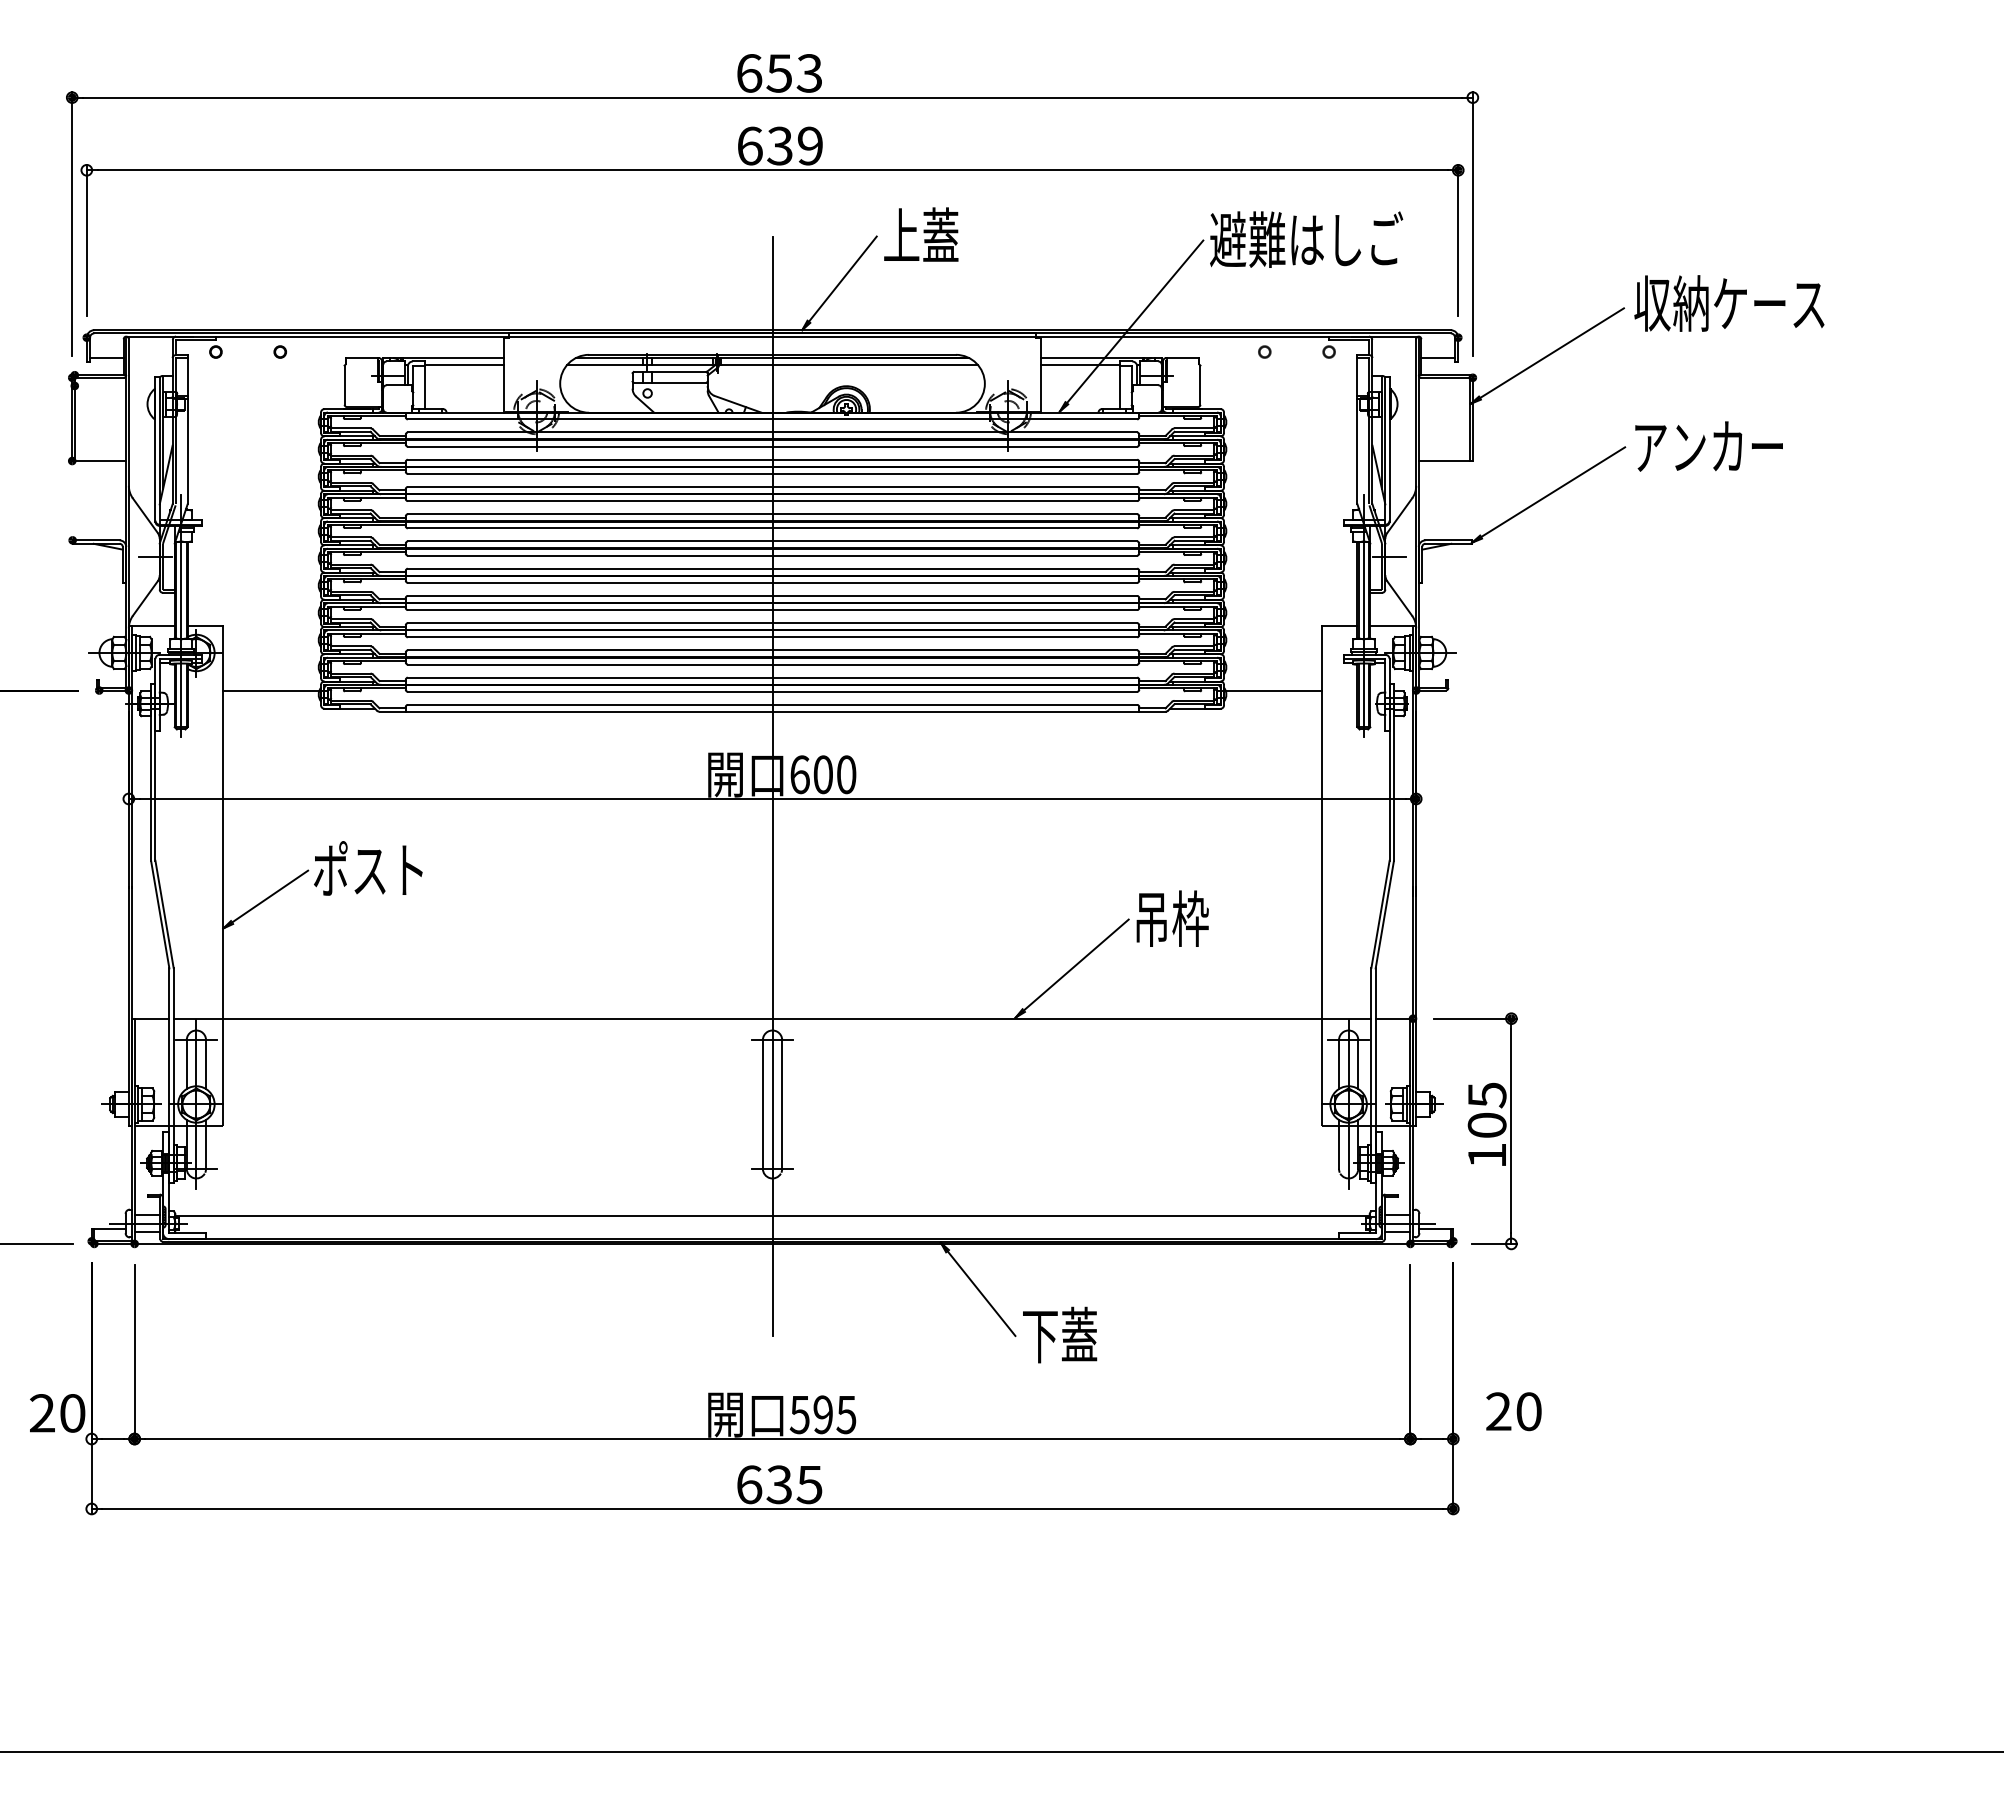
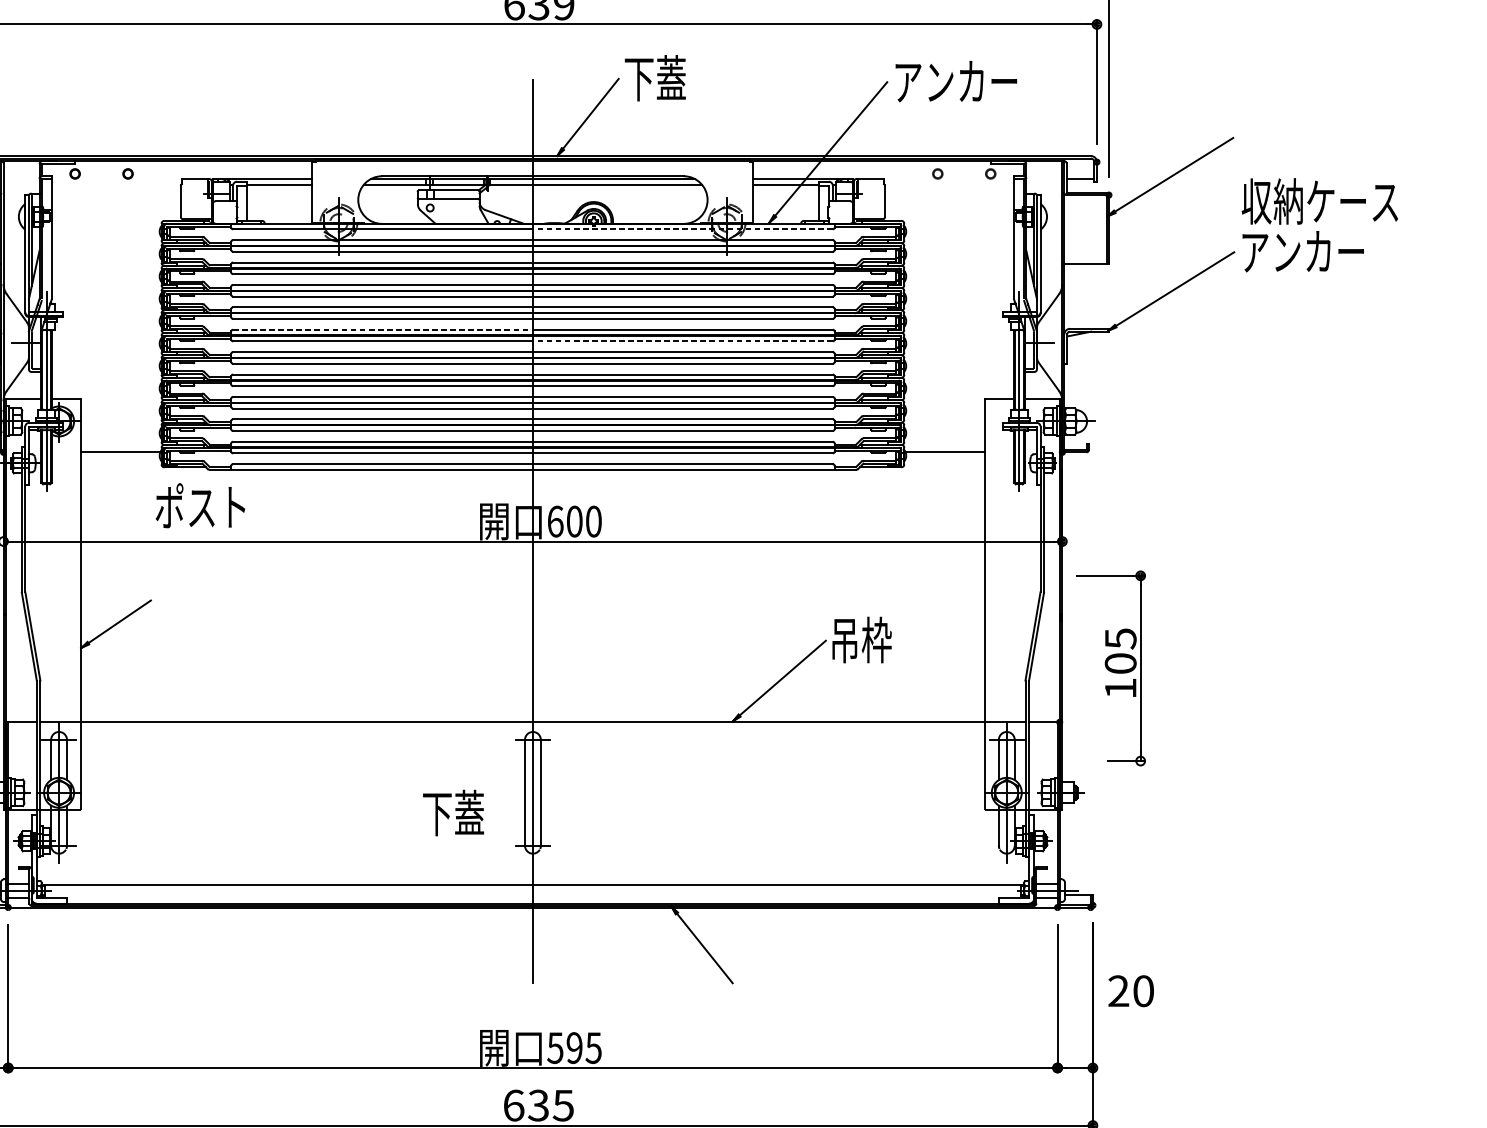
text: (901, 235) -> (639, 78), 上蓋 -> 下蓋
text: (1306, 239) -> (972, 81), 避難はしご -> アンカー
text: (1729, 303) -> (1320, 201), moved
line: (954, 419) -> (682, 229), solid -> dashed
line: (590, 541) -> (383, 329), solid -> dashed
line: (954, 555) -> (682, 341), solid -> dashed
text: (368, 868) -> (200, 505), moved
part: (1475, 1131) -> (1111, 668), moved
text: (1060, 1334) -> (453, 812), moved
text: (1513, 1411) -> (1130, 991), moved

